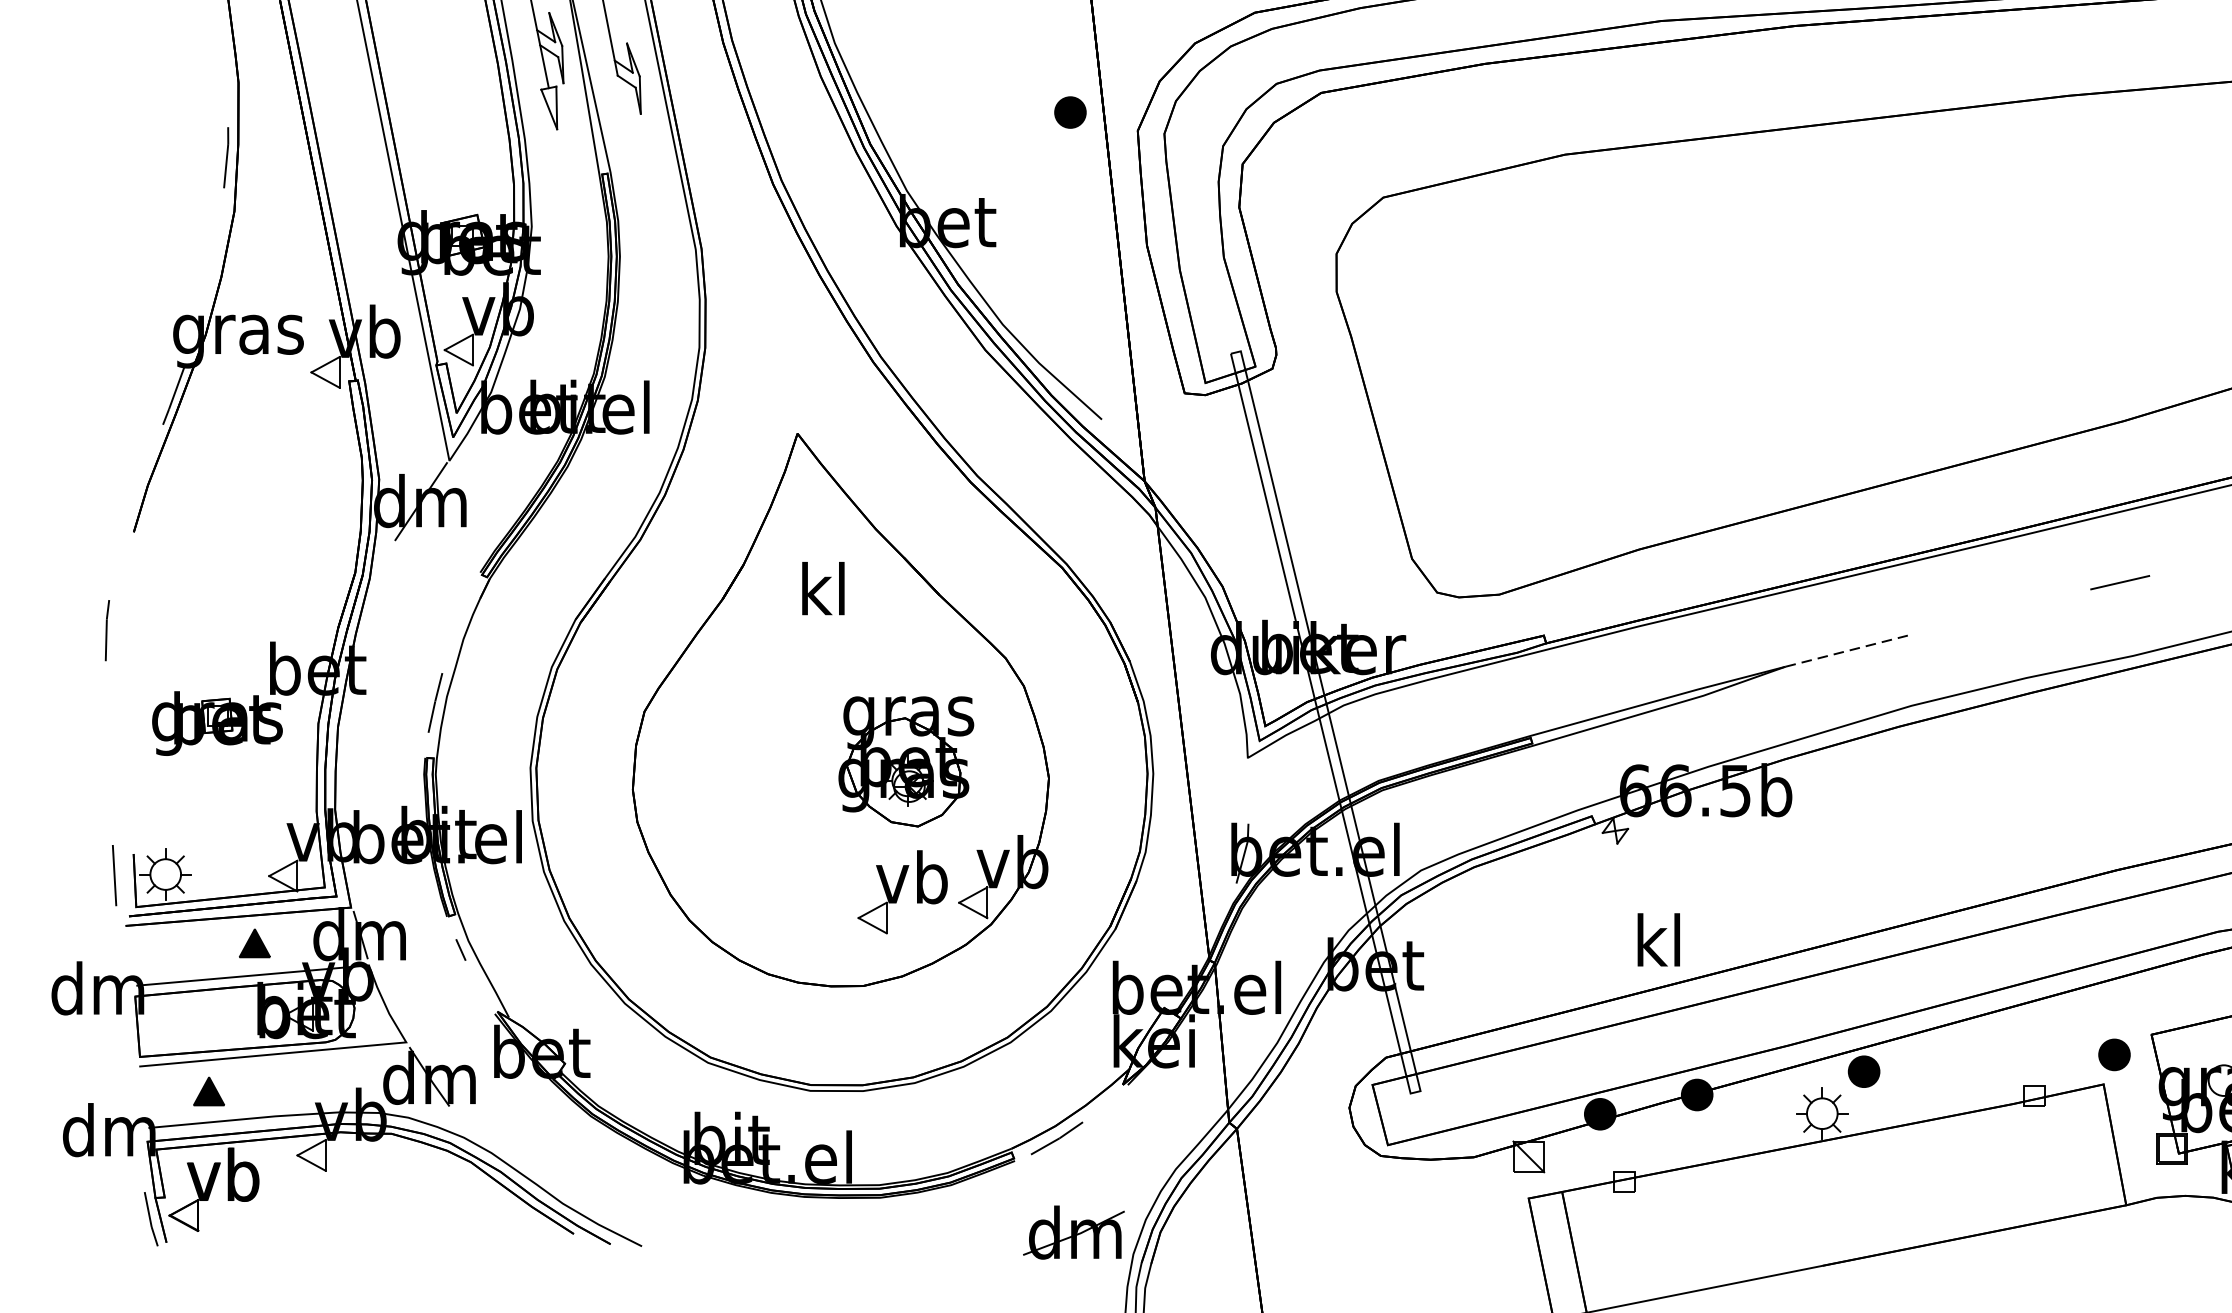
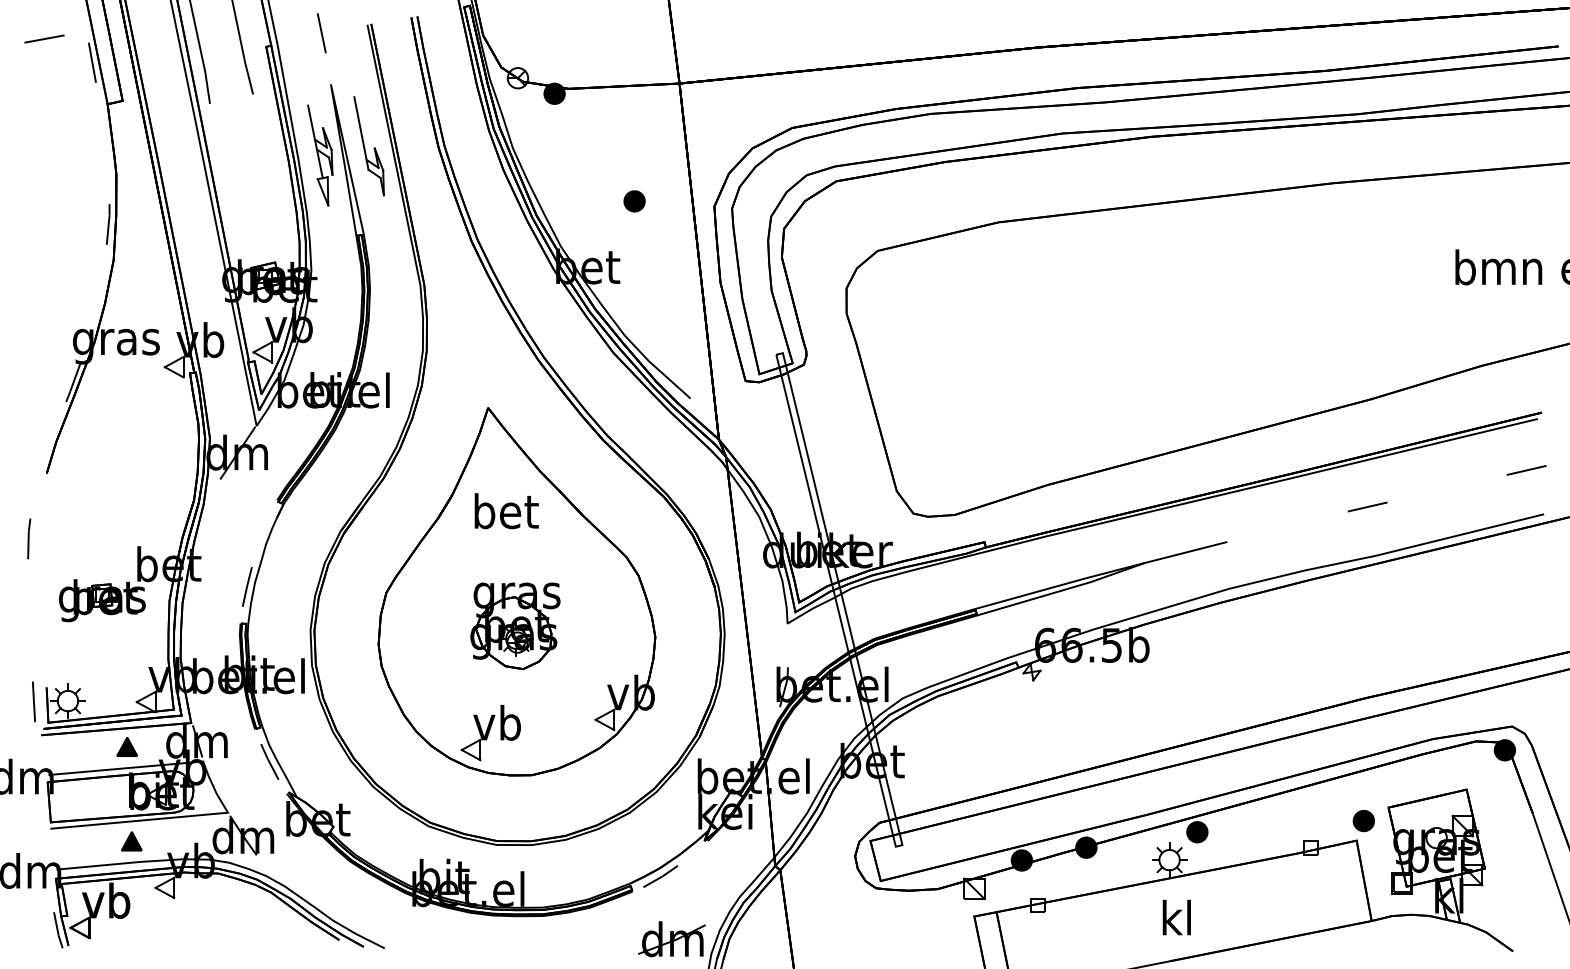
part: (1070, 112) -> (634, 201), moved
text: (825, 589) -> (506, 511), kl -> bet
line: (1846, 651) -> (1185, 552), dashed -> solid
part: (906, 762) -> (515, 626), moved
part: (901, 893) -> (490, 733), moved
text: (1658, 939) -> (1176, 917), moved
line: (473, 975) -> (272, 768), added
part: (208, 1091) -> (131, 841), moved

